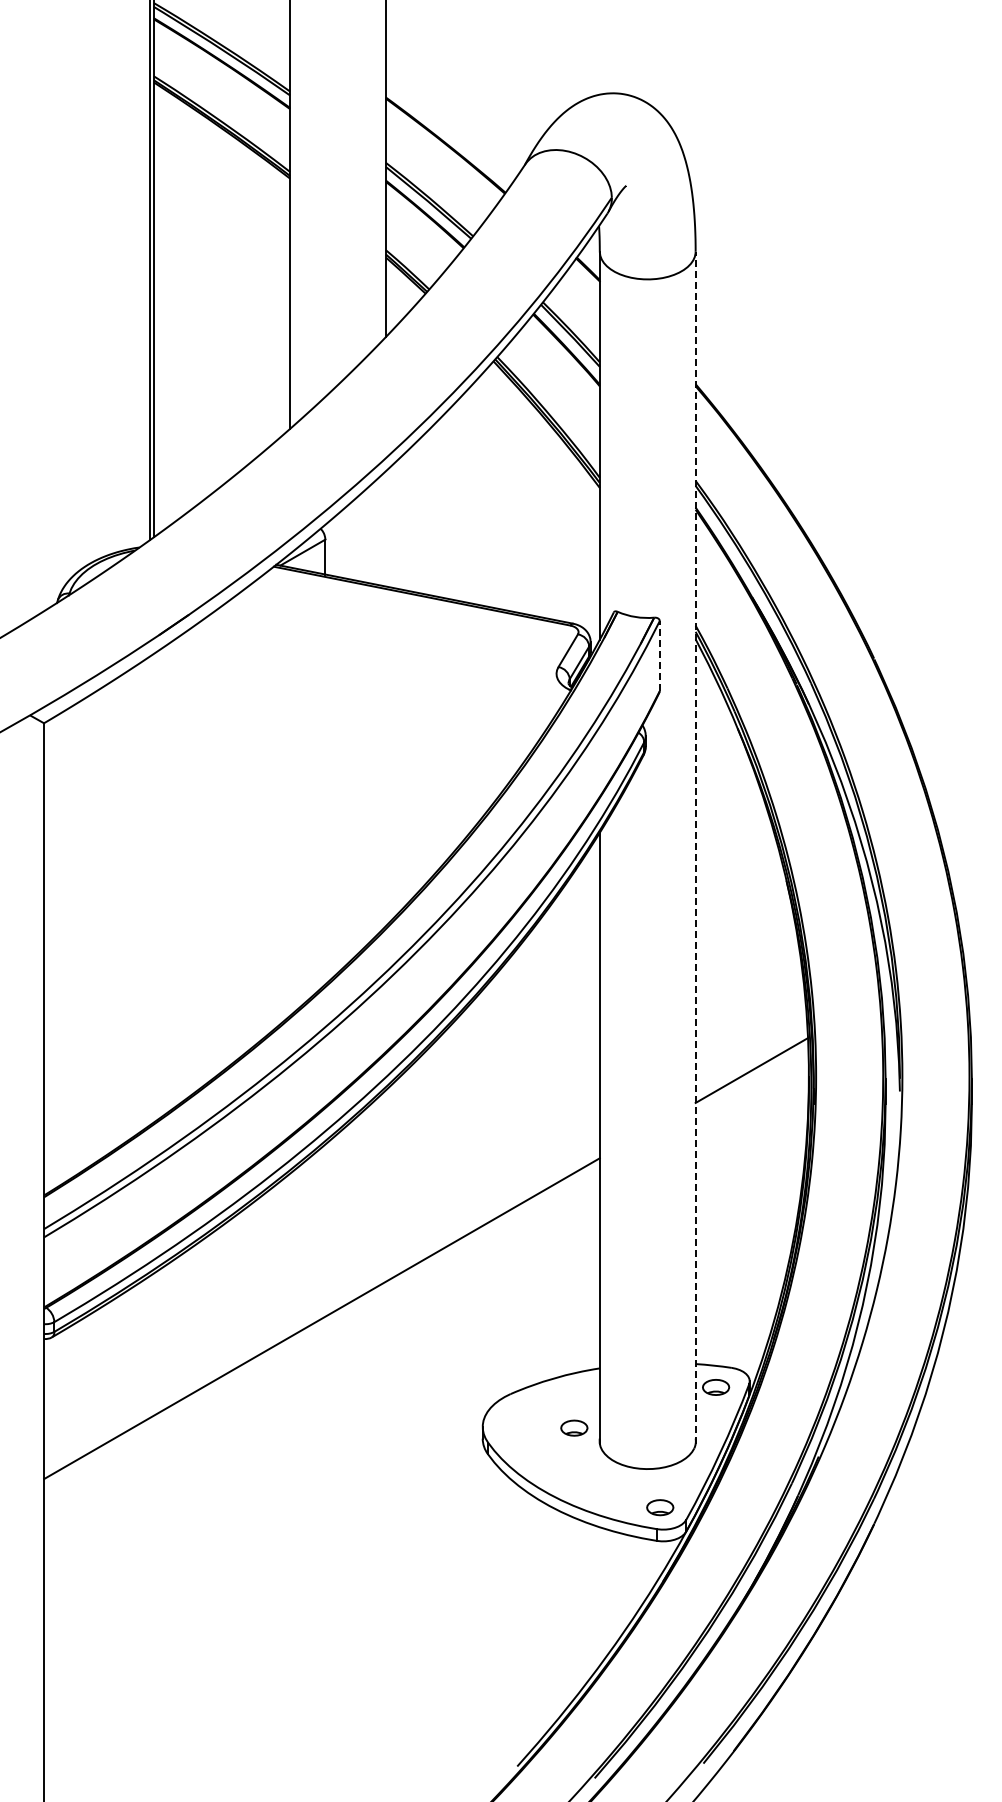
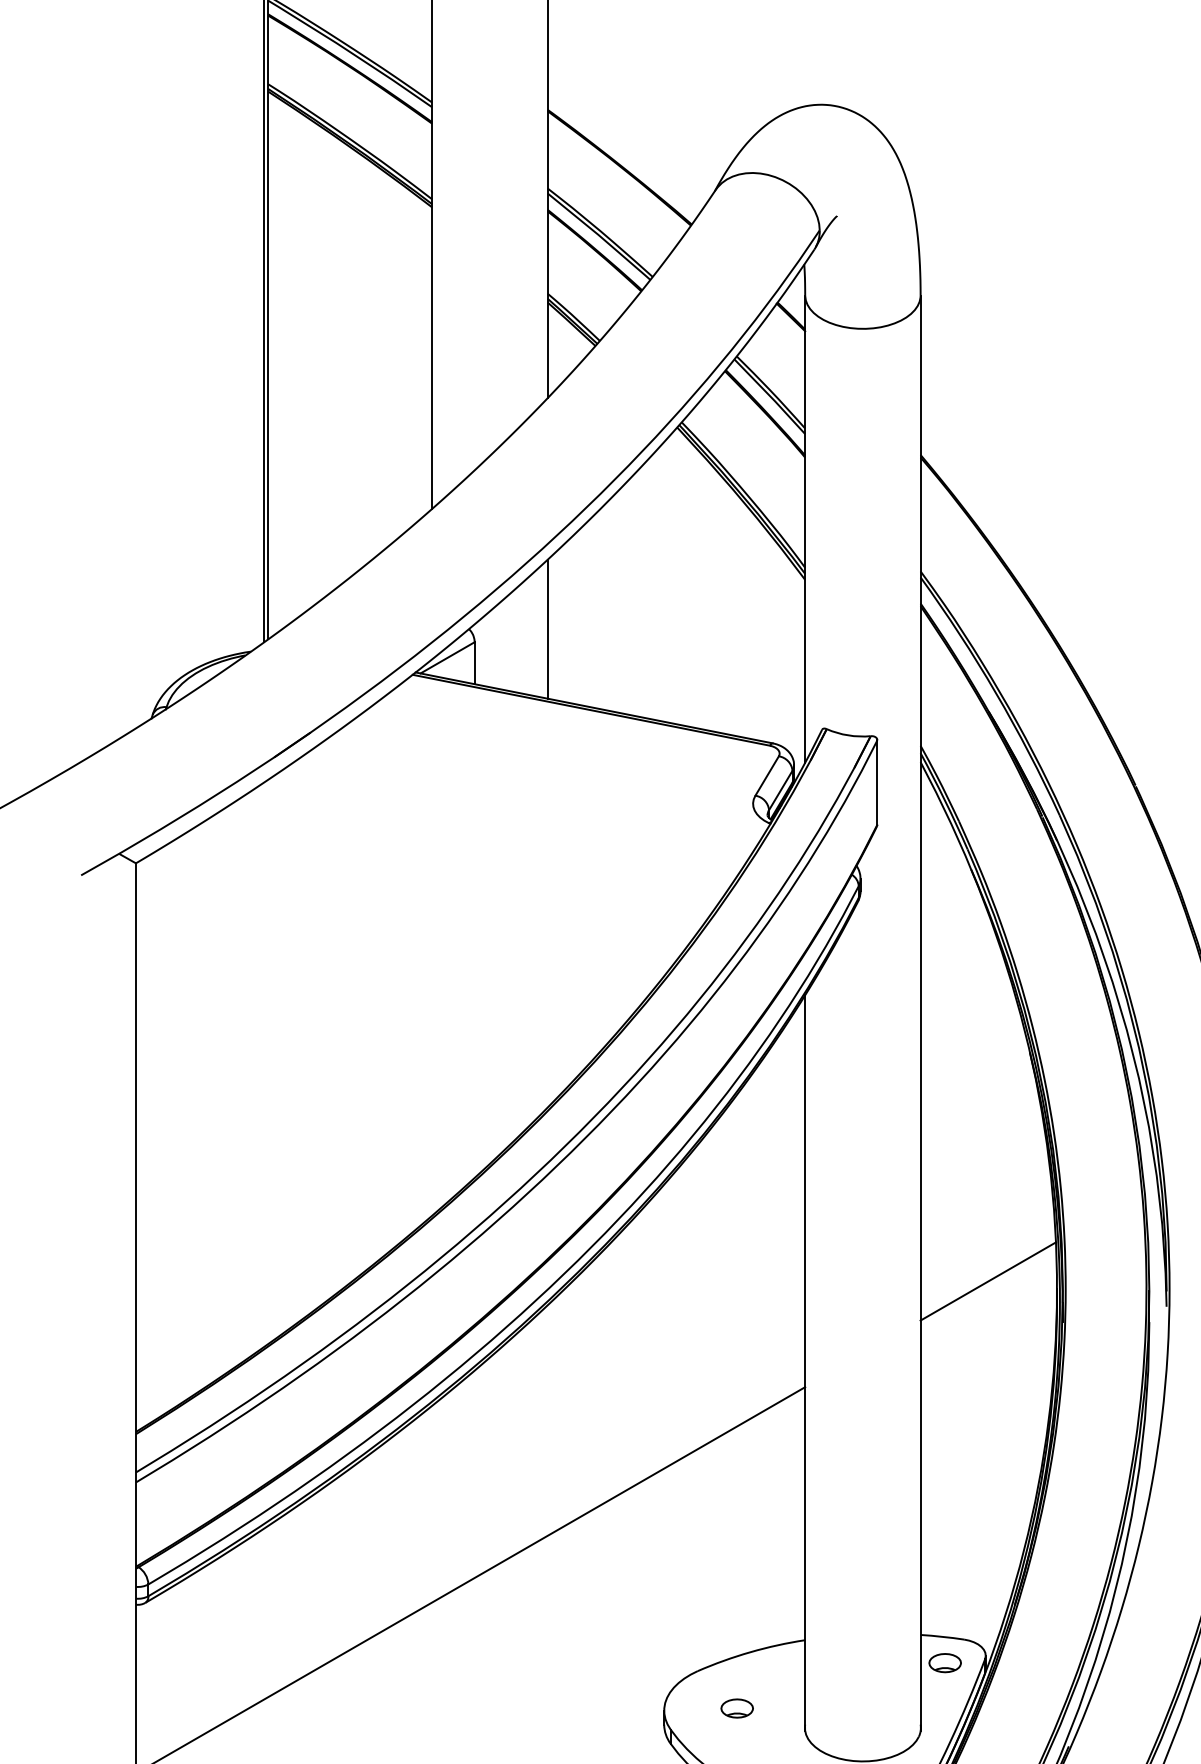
line: (385, 528) -> (547, 628), added
line: (659, 655) -> (877, 781), dashed -> solid
line: (695, 847) -> (920, 1012), dashed -> solid
part: (574, 1427) -> (737, 1707), moved

